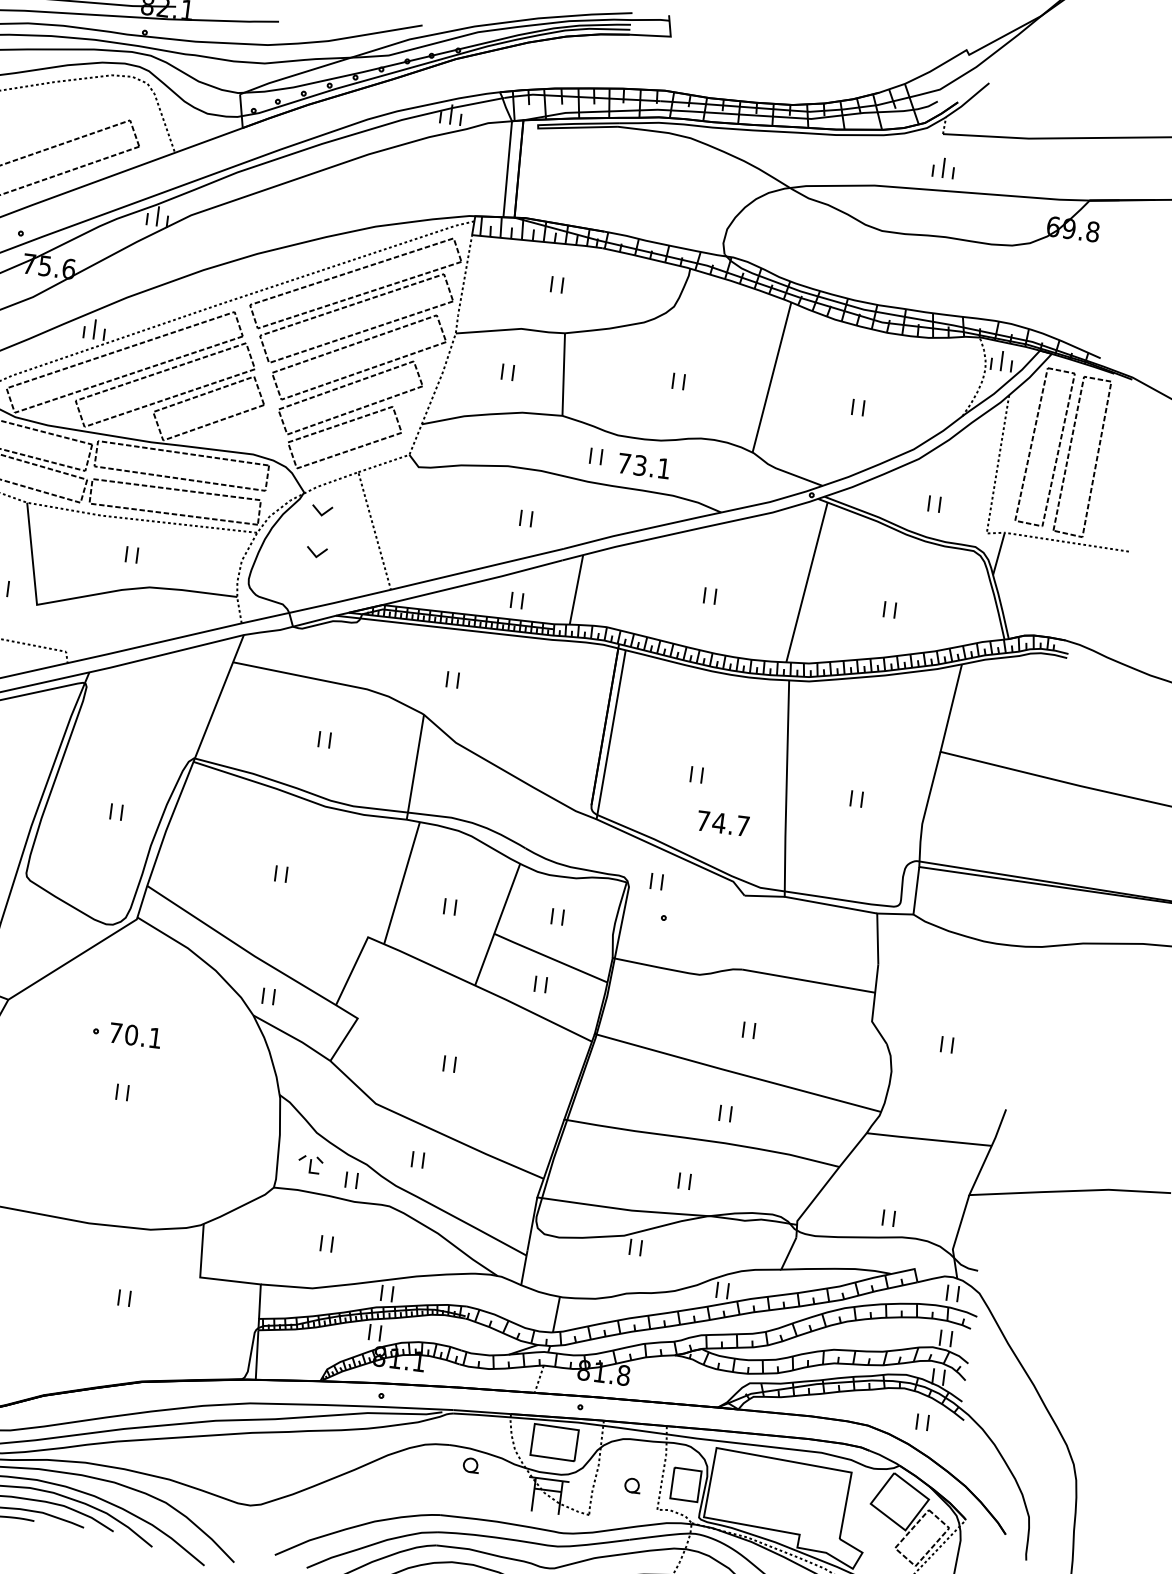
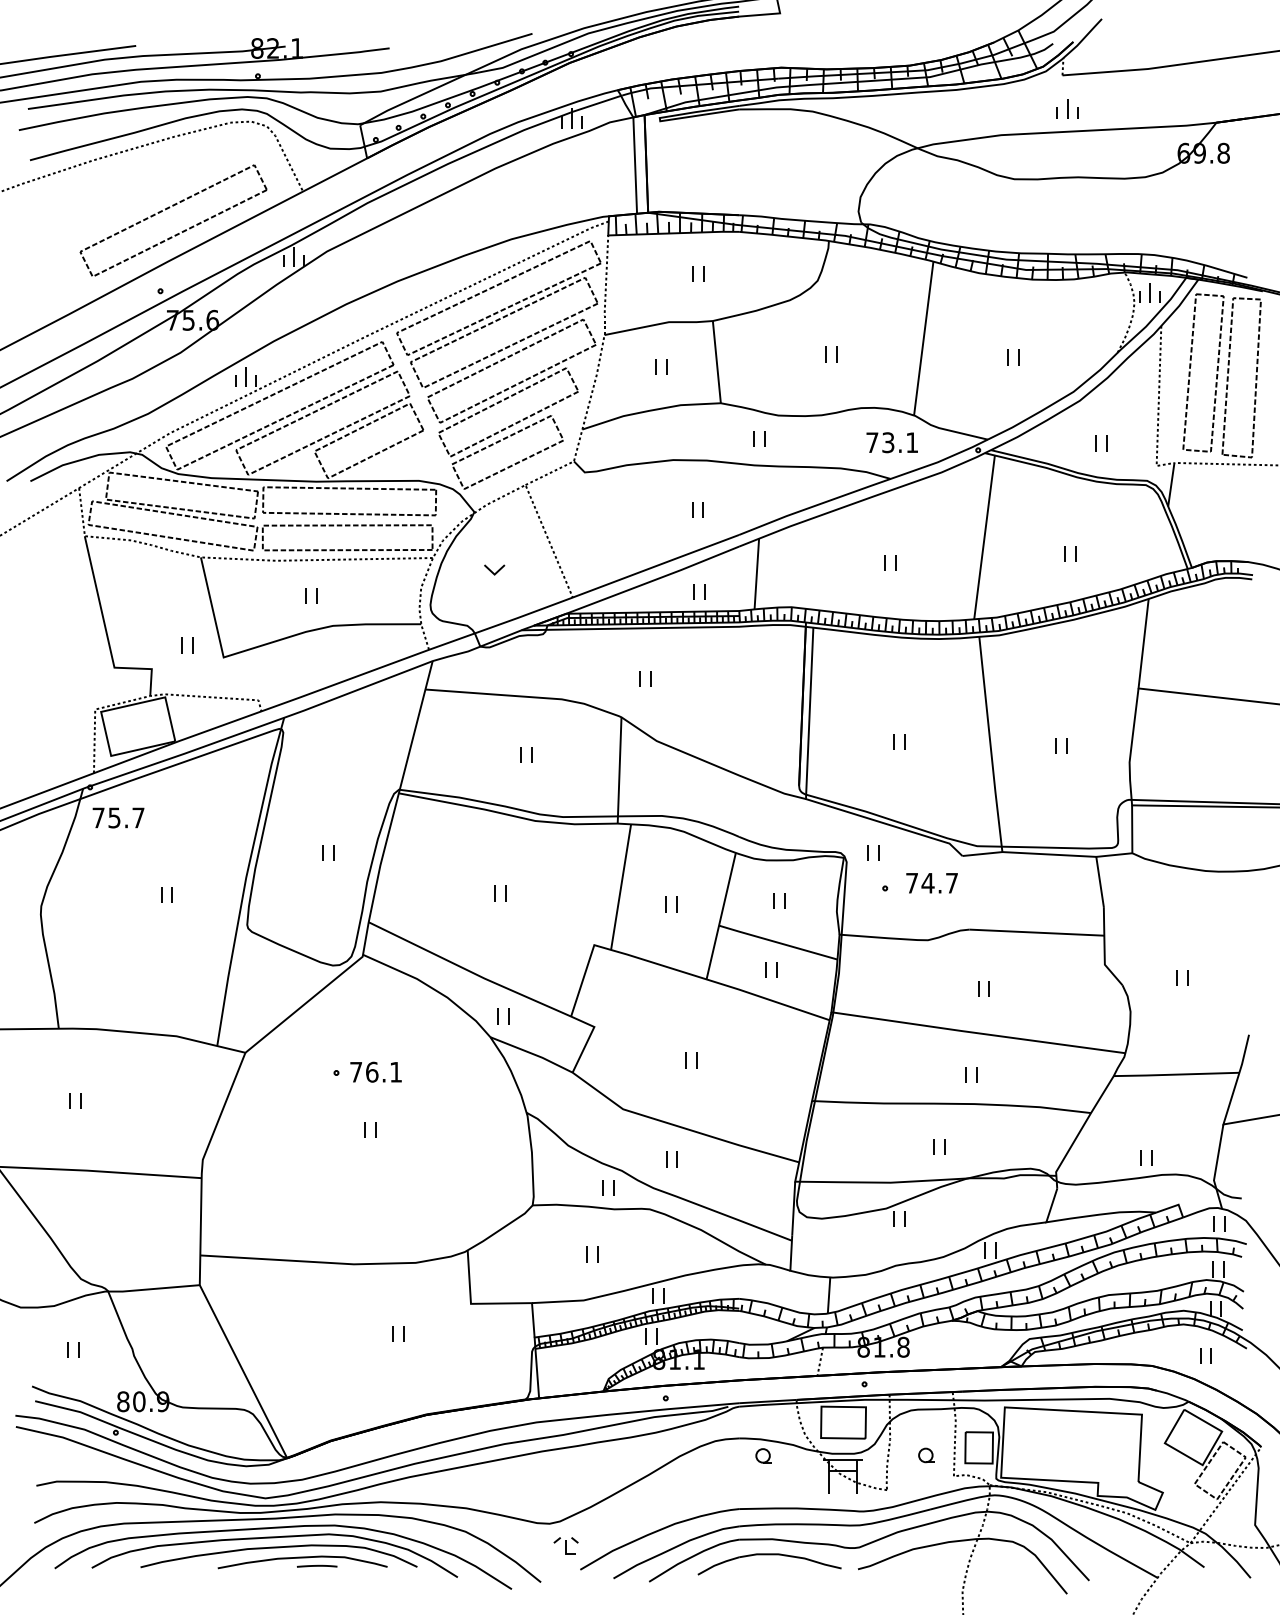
text: (643, 465) -> (891, 442), moved
part: (322, 510) -> (494, 527), removed
text: (722, 823) -> (931, 883), moved
text: (132, 1034) -> (372, 1071), 70.1 -> 76.1
part: (310, 1164) -> (565, 1545), moved

